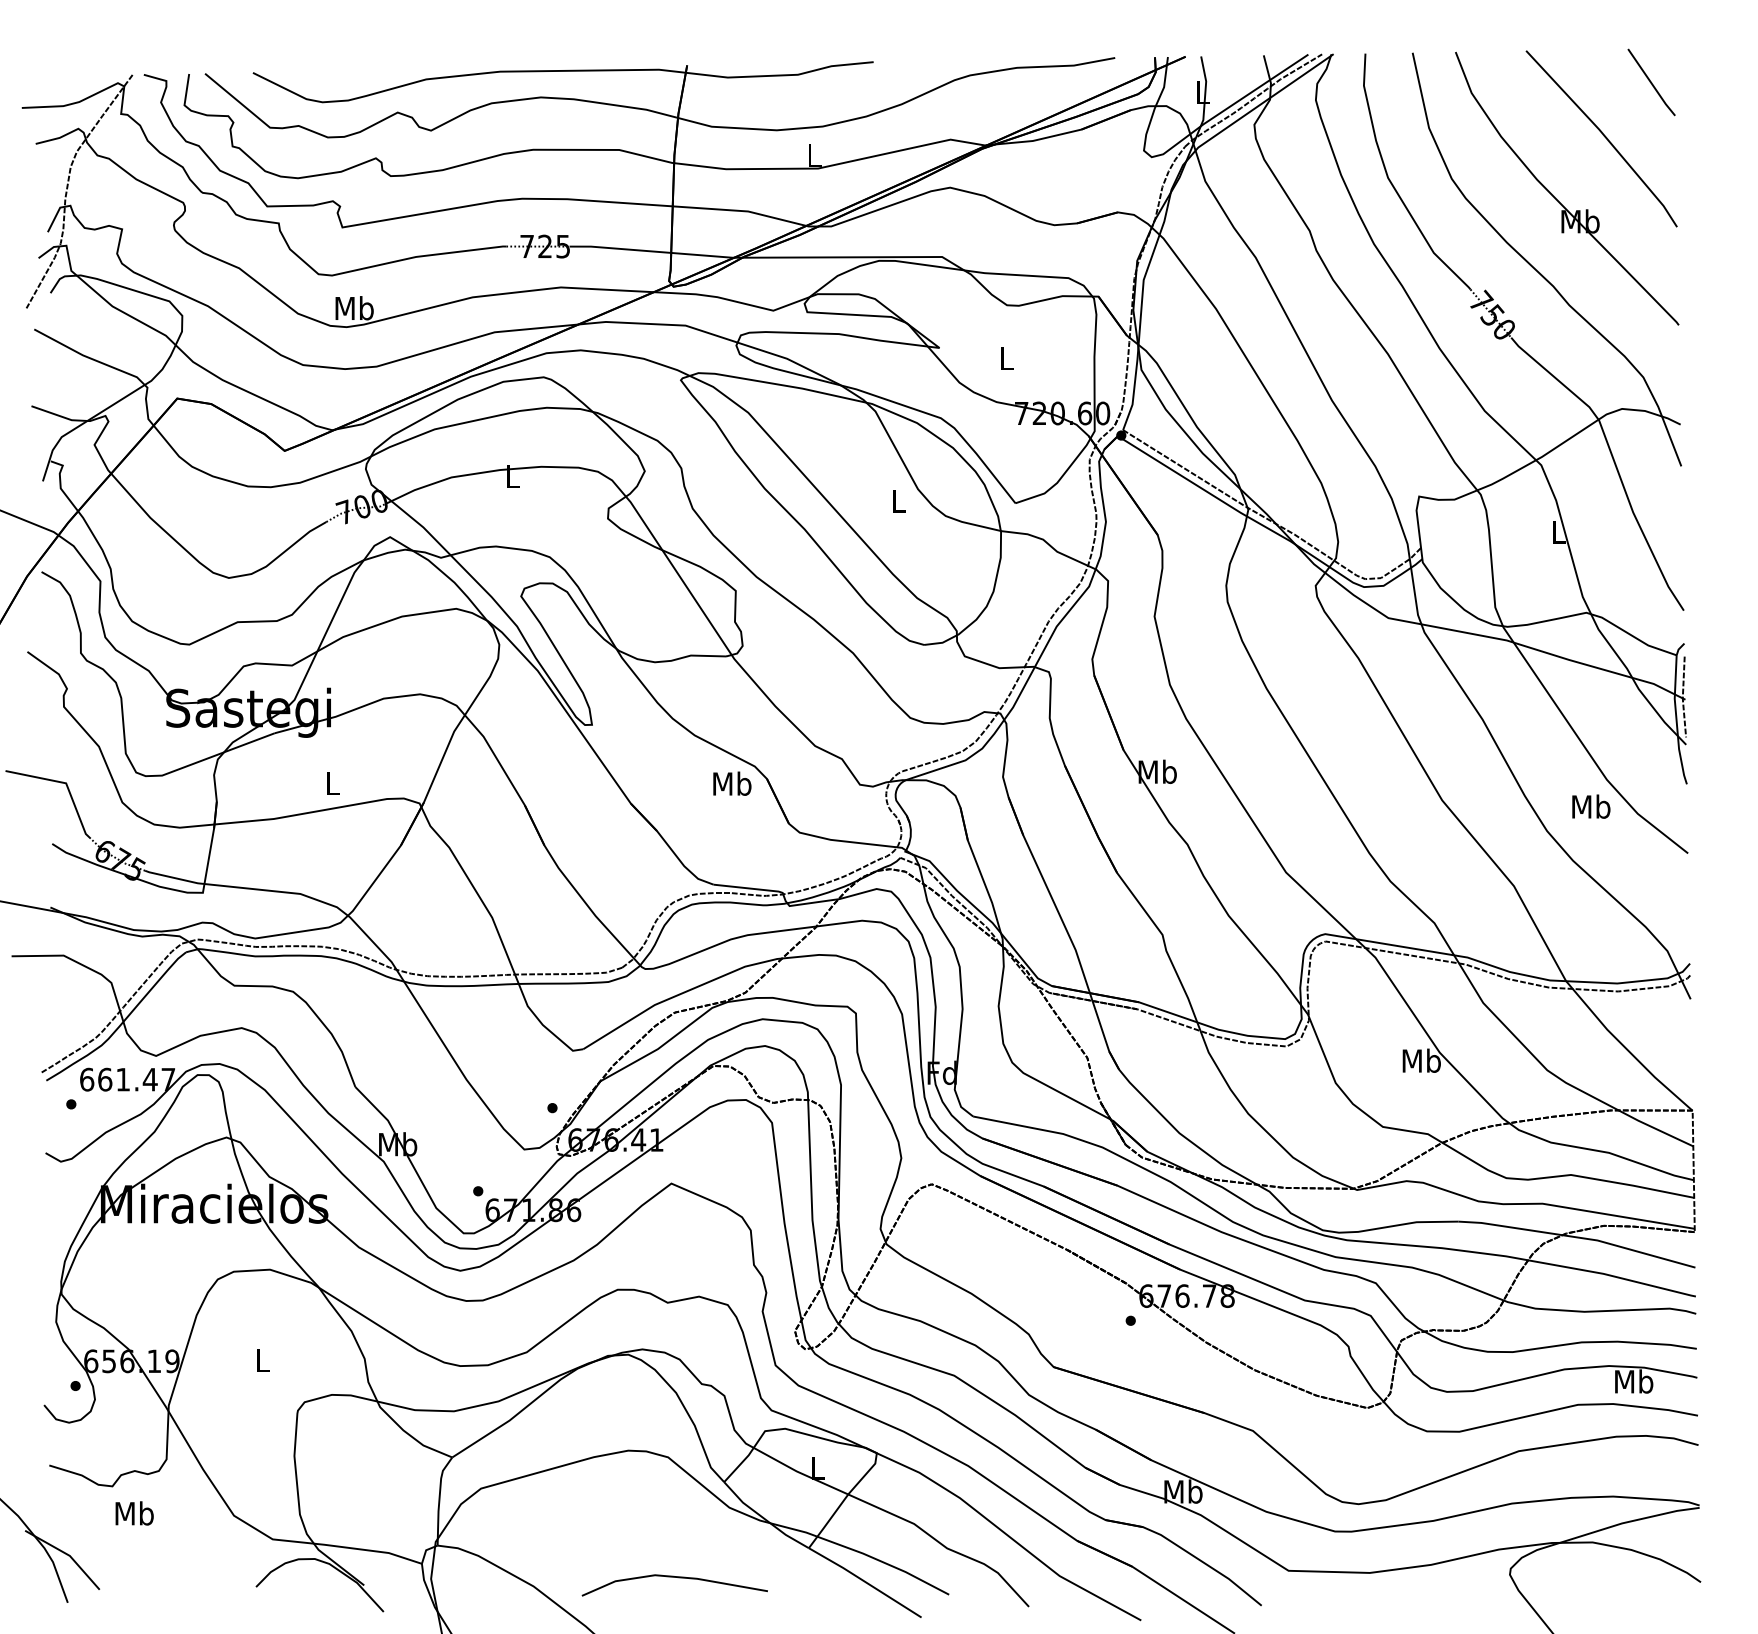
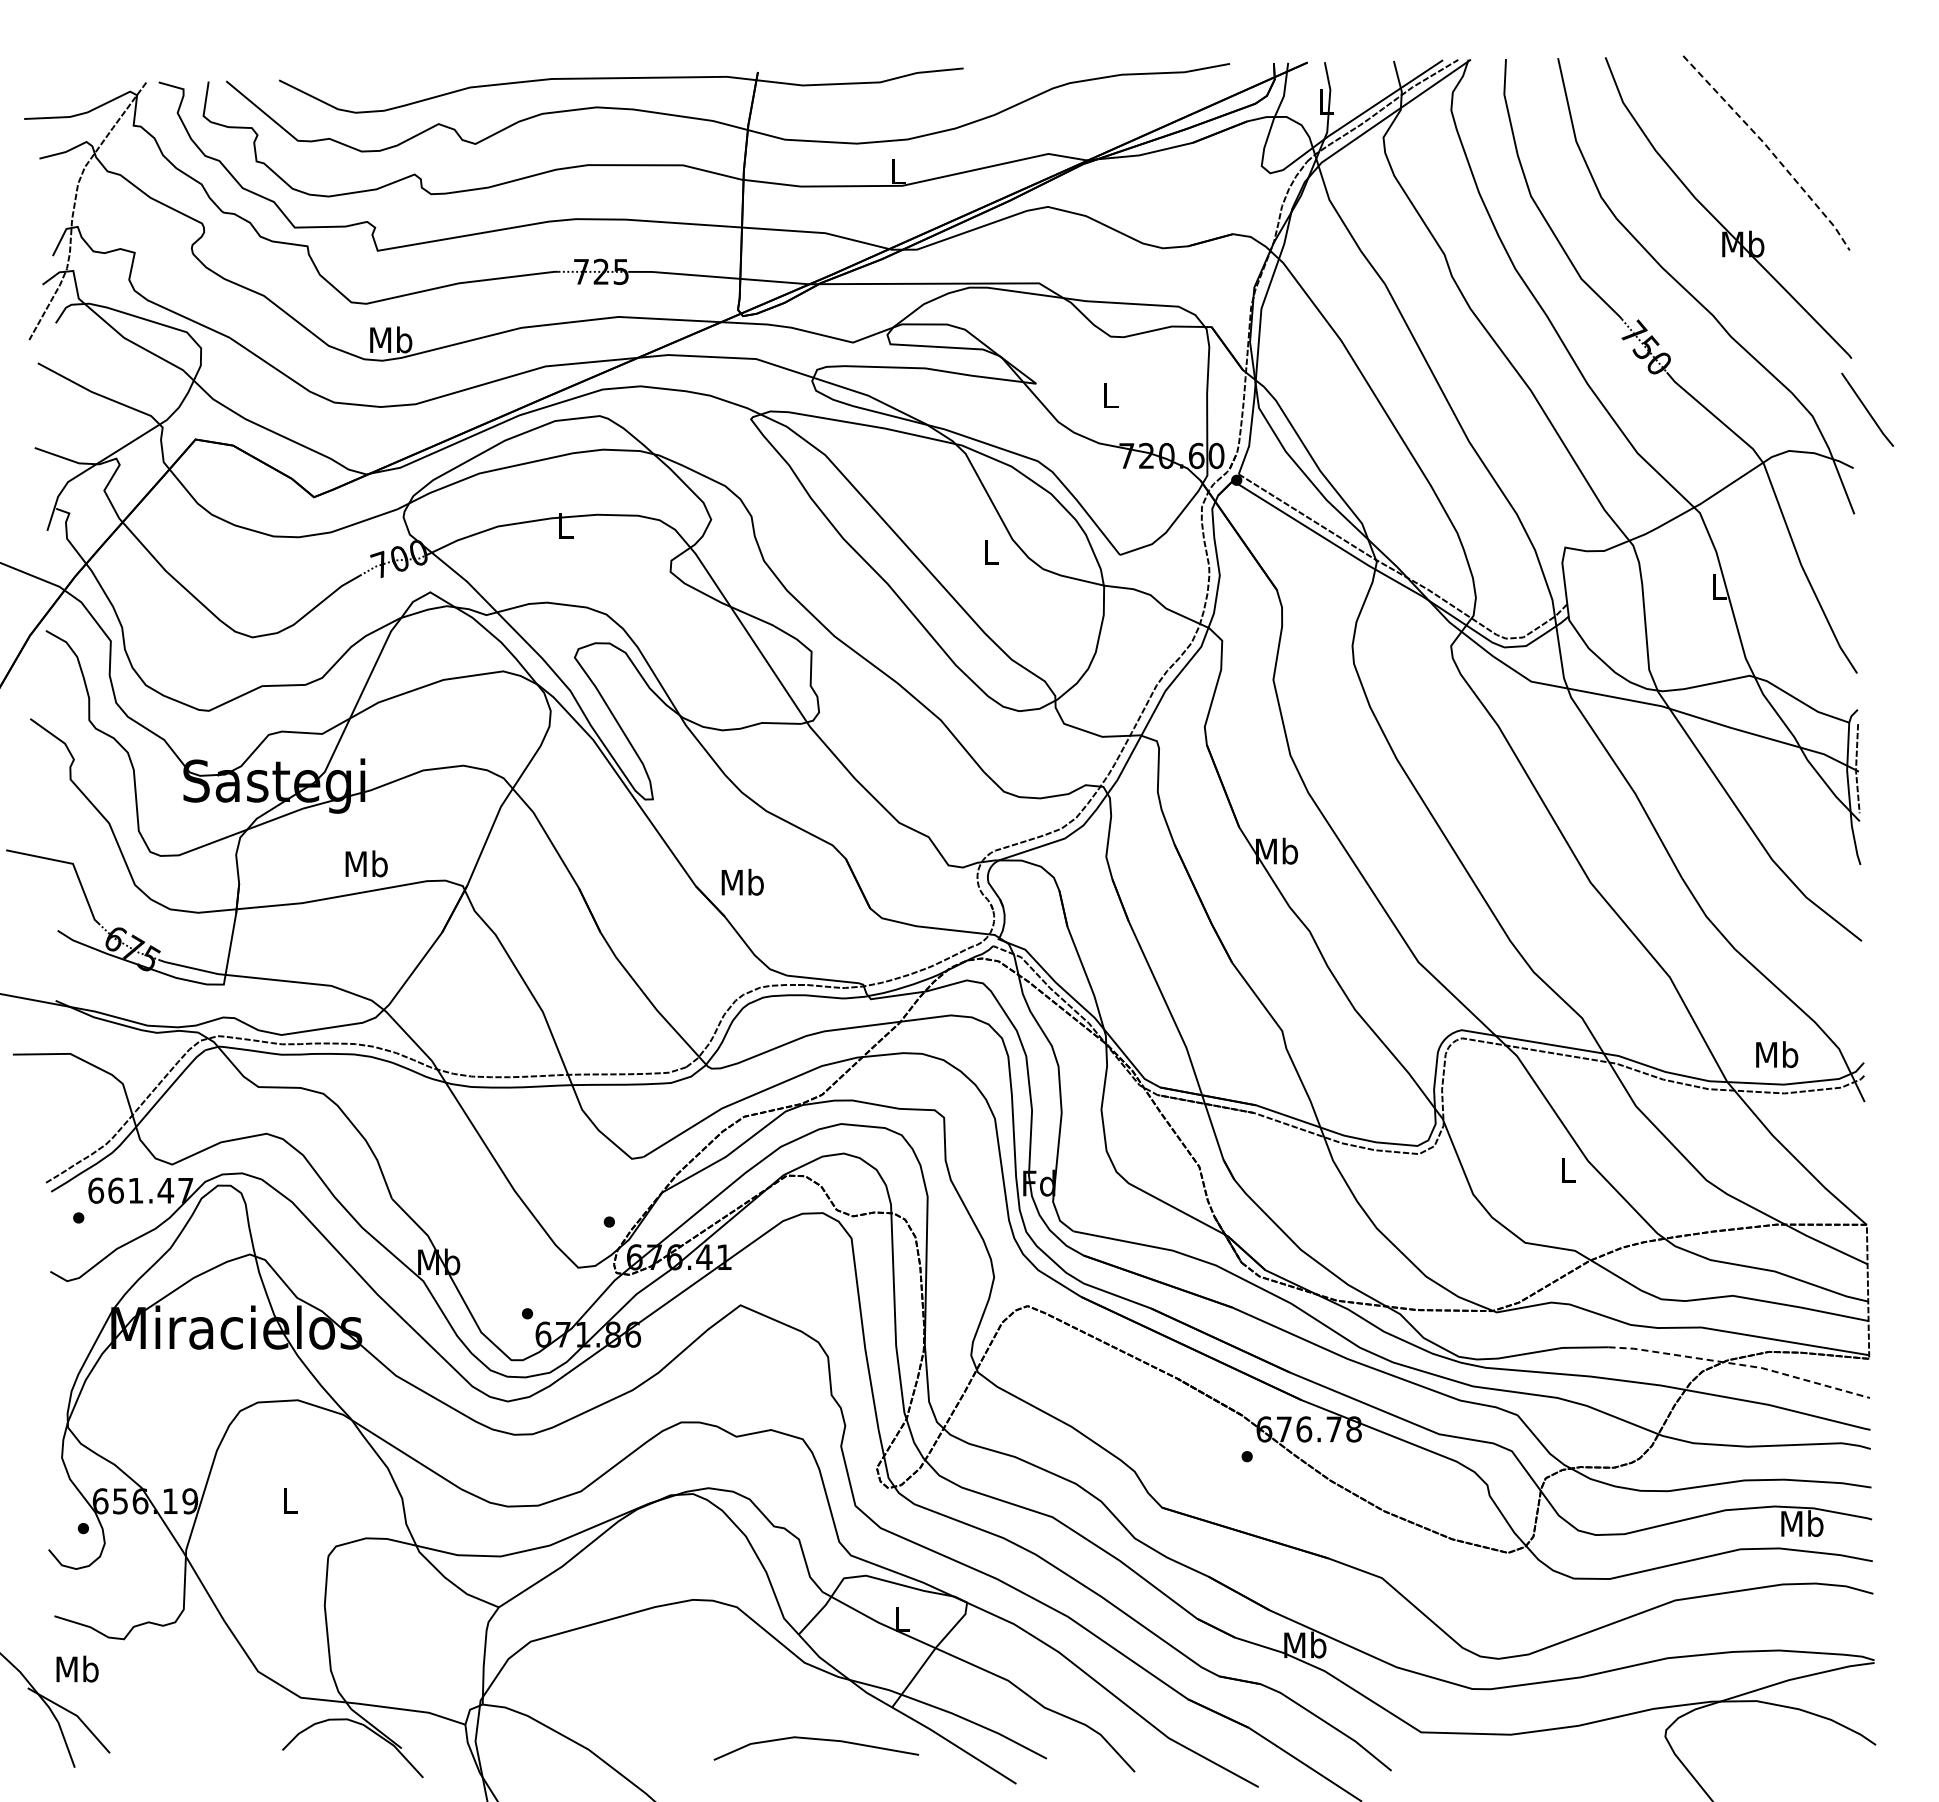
line: (1651, 82) -> (1867, 409), moved
line: (1605, 136) -> (1770, 150), solid -> dashed
text: (332, 782) -> (366, 863), L -> Mb
text: (732, 782) -> (742, 881), moved
text: (1591, 806) -> (1777, 1054), moved
text: (1422, 1060) -> (1568, 1169), Mb -> L
line: (1578, 1237) -> (1741, 1364), solid -> dashed
text: (134, 1512) -> (77, 1668), moved
line: (675, 1578) -> (817, 1740), moved

